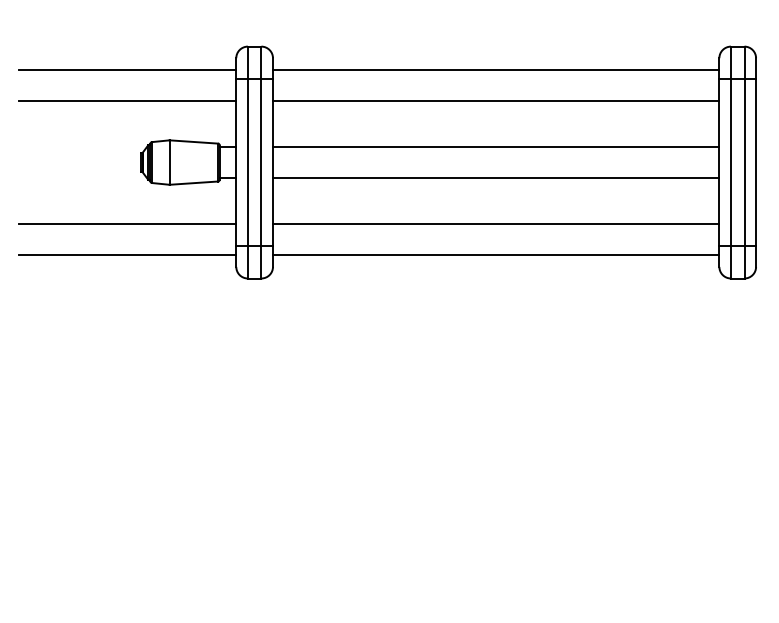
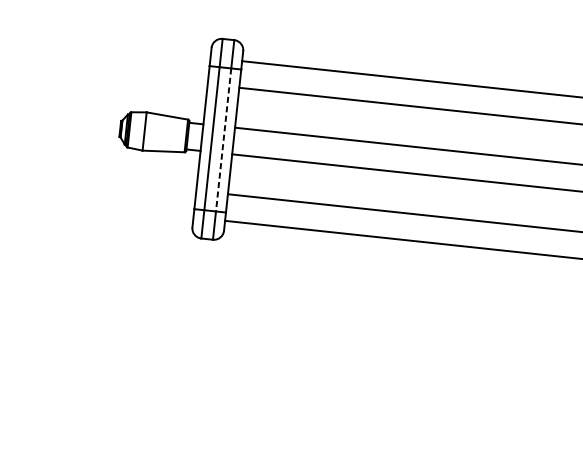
line: (127, 69) -> (116, 47), removed
line: (127, 100) -> (114, 74), removed
line: (261, 163) -> (223, 140), solid -> dashed
line: (127, 224) -> (102, 180), removed
line: (127, 255) -> (99, 207), removed

